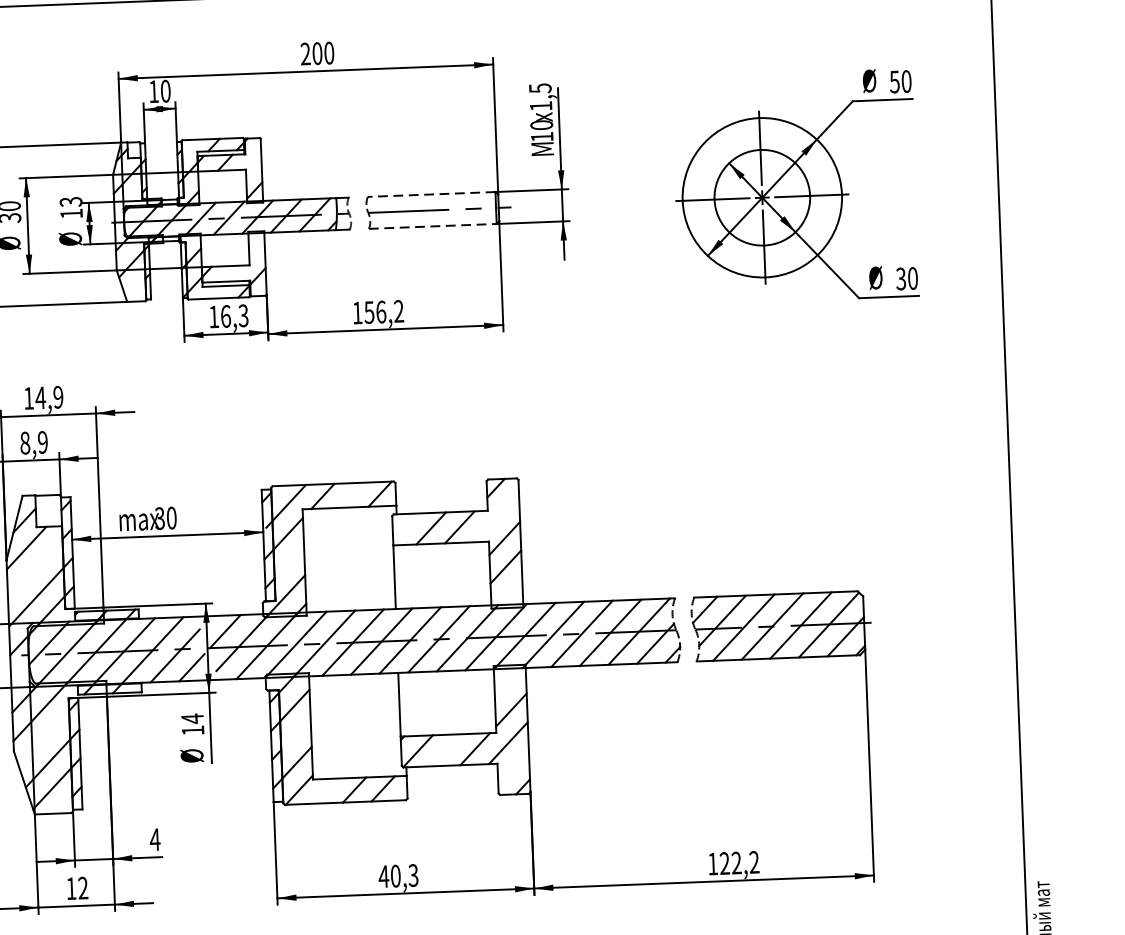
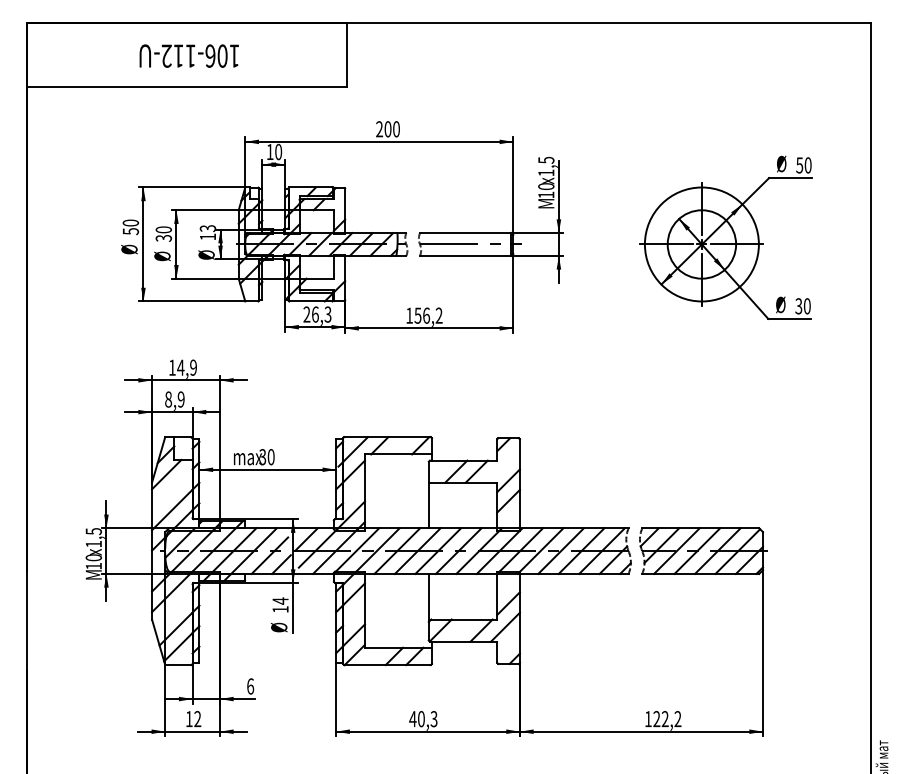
line: (431, 195) -> (465, 233), dashed -> solid
line: (432, 225) -> (465, 255), dashed -> solid
text: (213, 316) -> (306, 314), 16,3 -> 26,3
text: (155, 839) -> (250, 686), 4 -> 6

